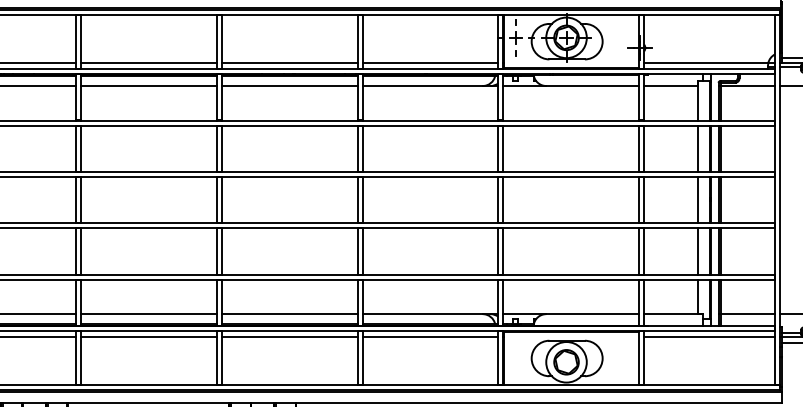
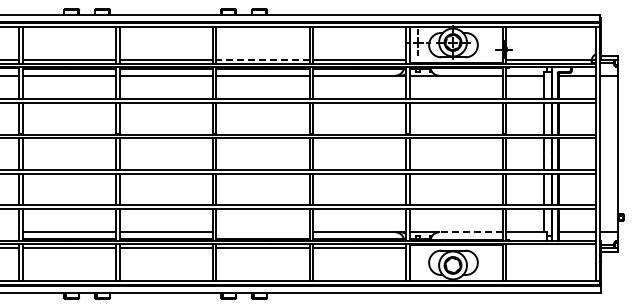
line: (289, 62) -> (262, 59), solid -> dashed
line: (289, 314) -> (262, 232), removed
line: (593, 314) -> (471, 232), solid -> dashed
line: (709, 337) -> (551, 248), removed

